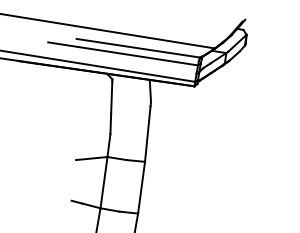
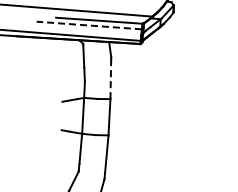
line: (123, 53) -> (89, 25), solid -> dashed
line: (147, 133) -> (110, 79), solid -> dashed

